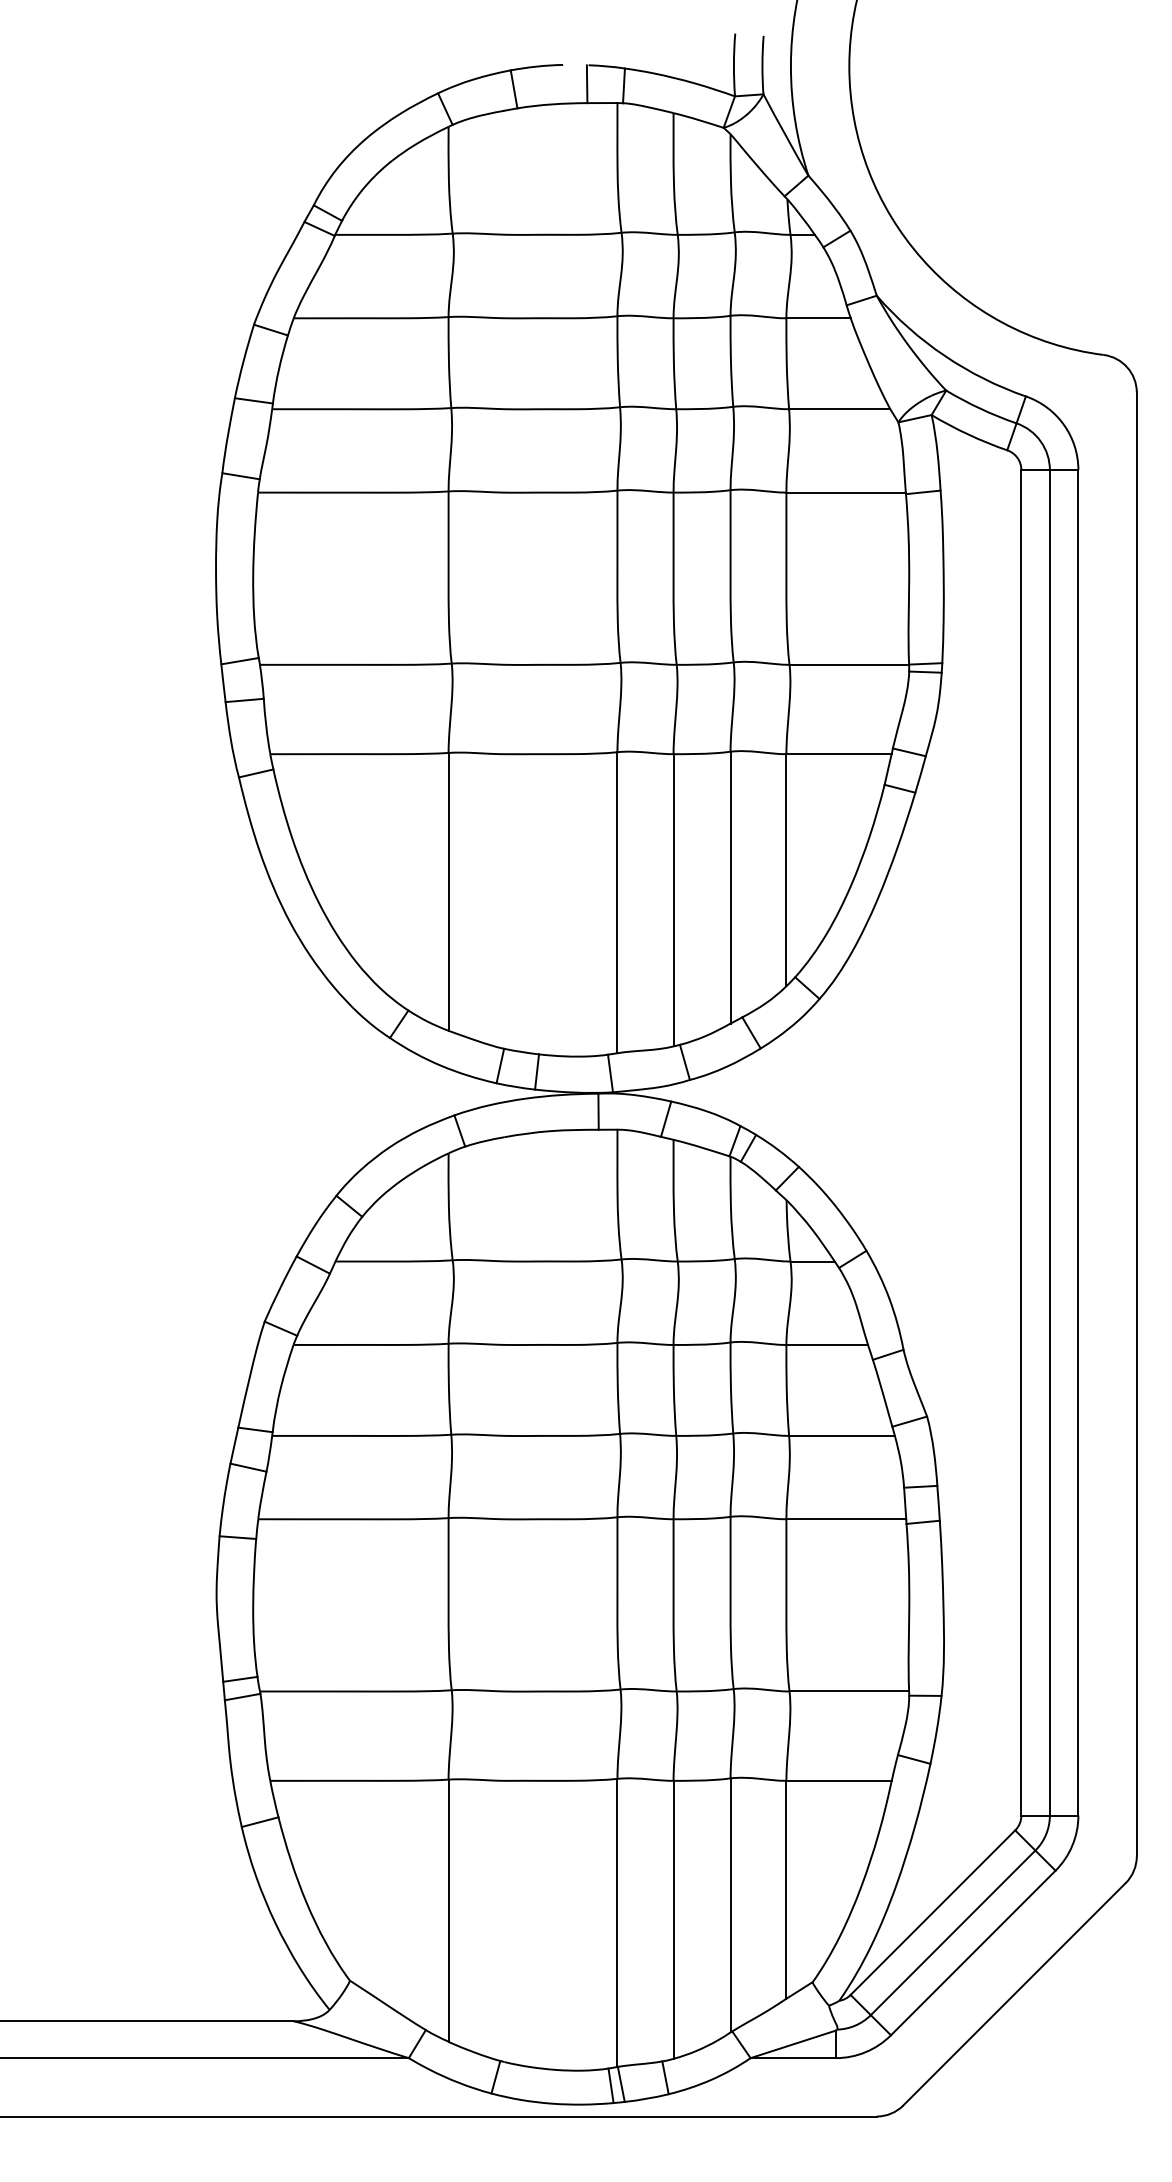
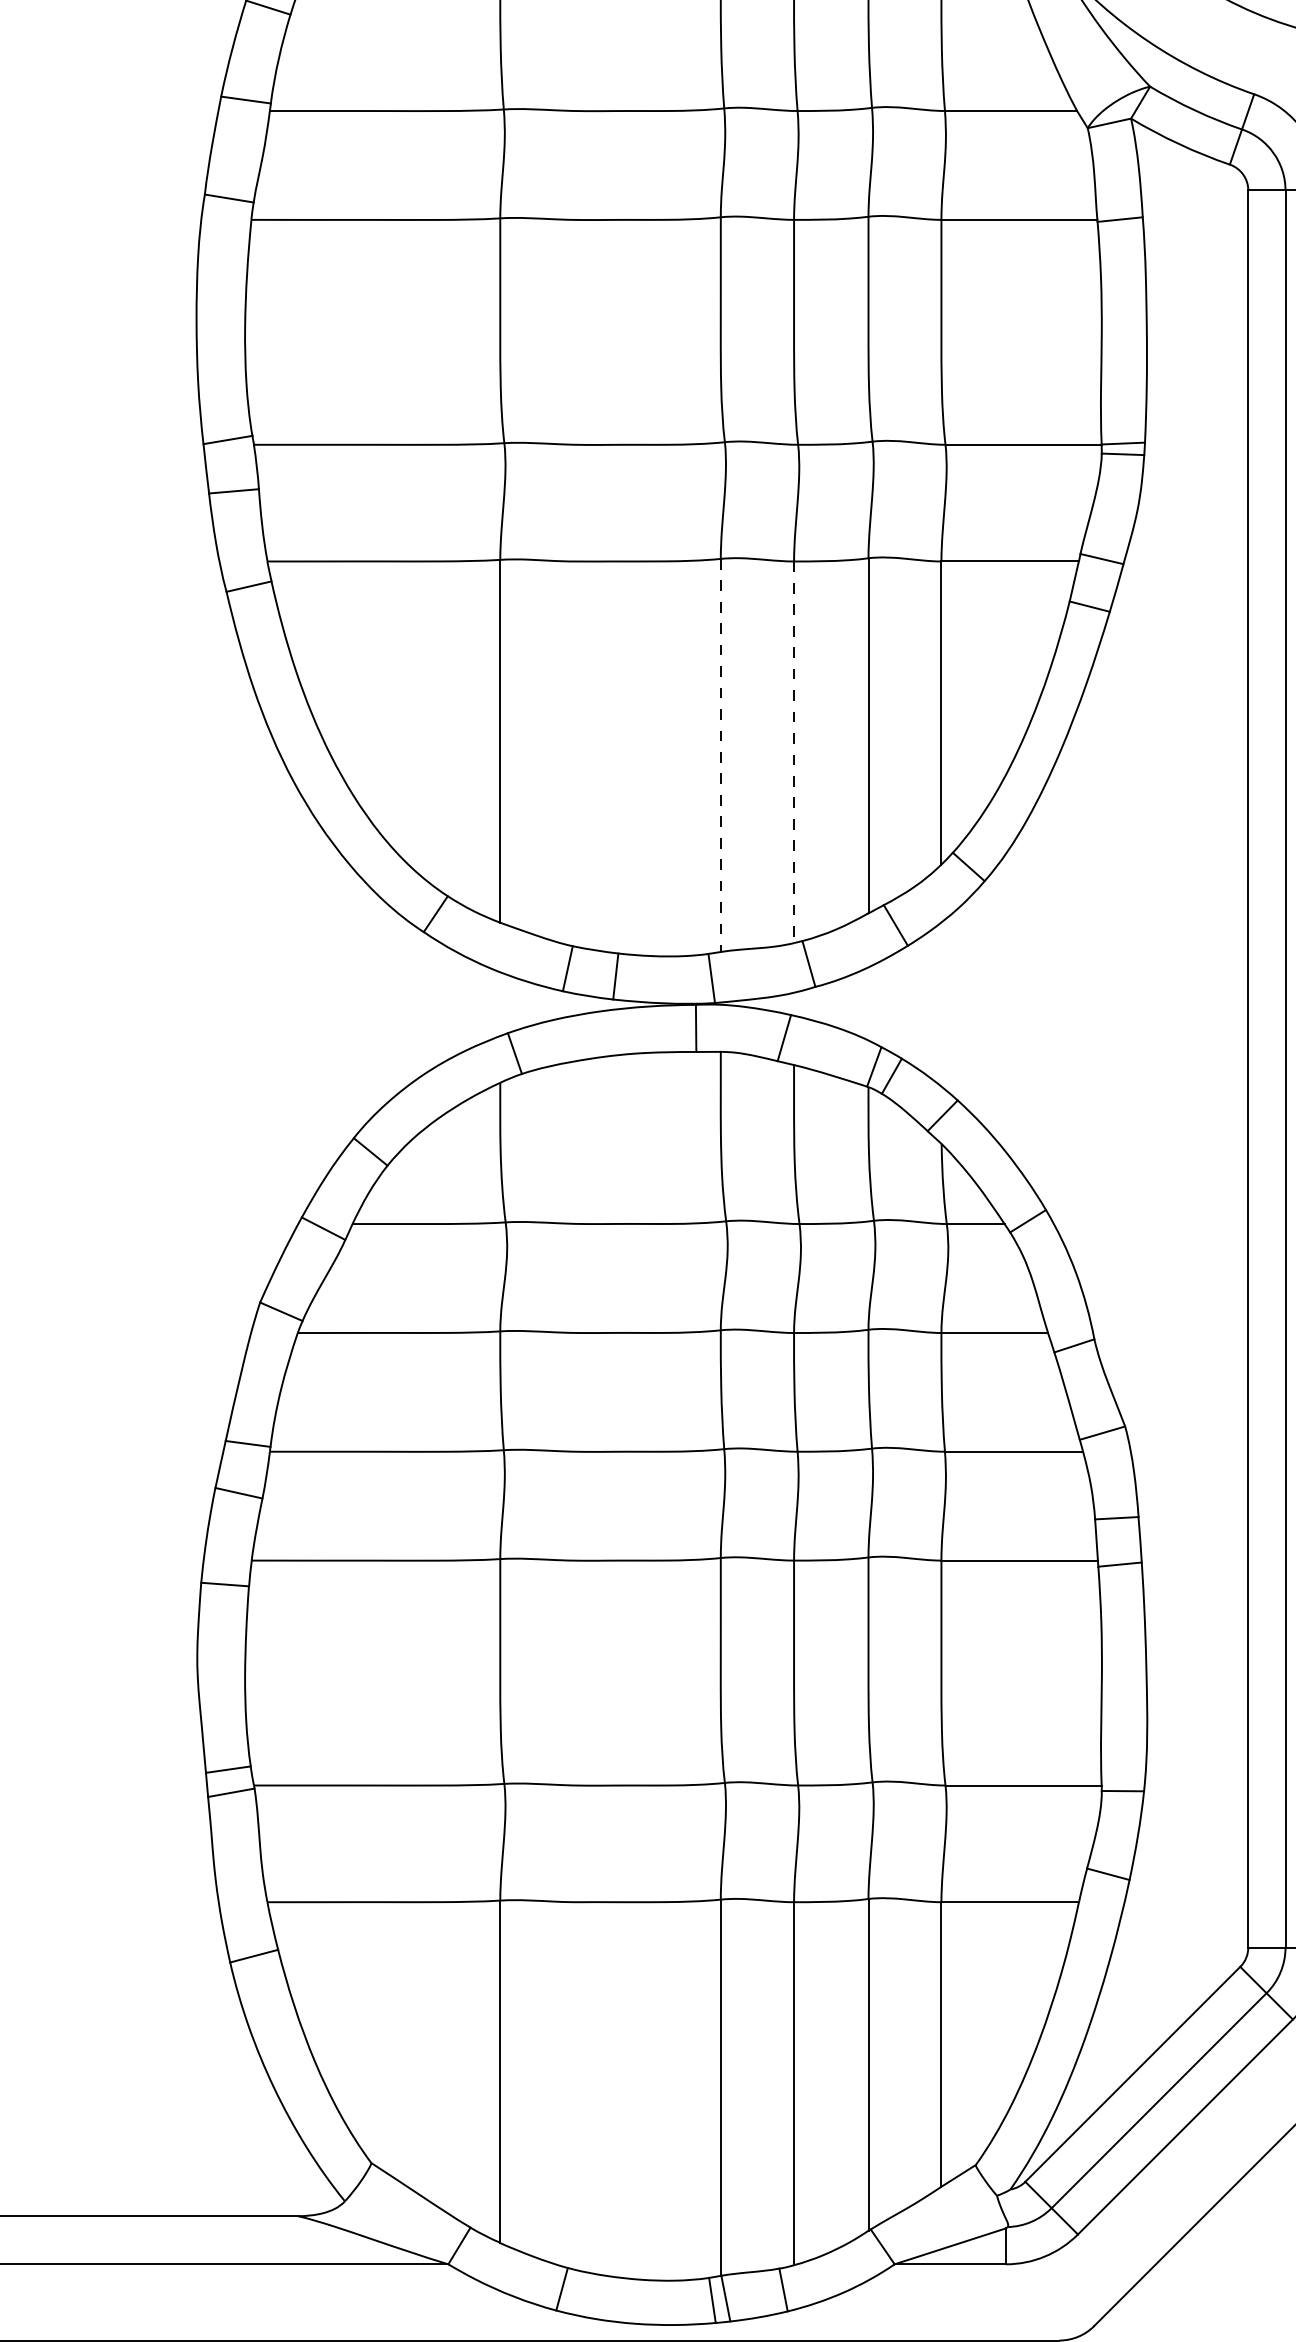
line: (673, 900) -> (793, 752), solid -> dashed
line: (617, 902) -> (720, 755), solid -> dashed

